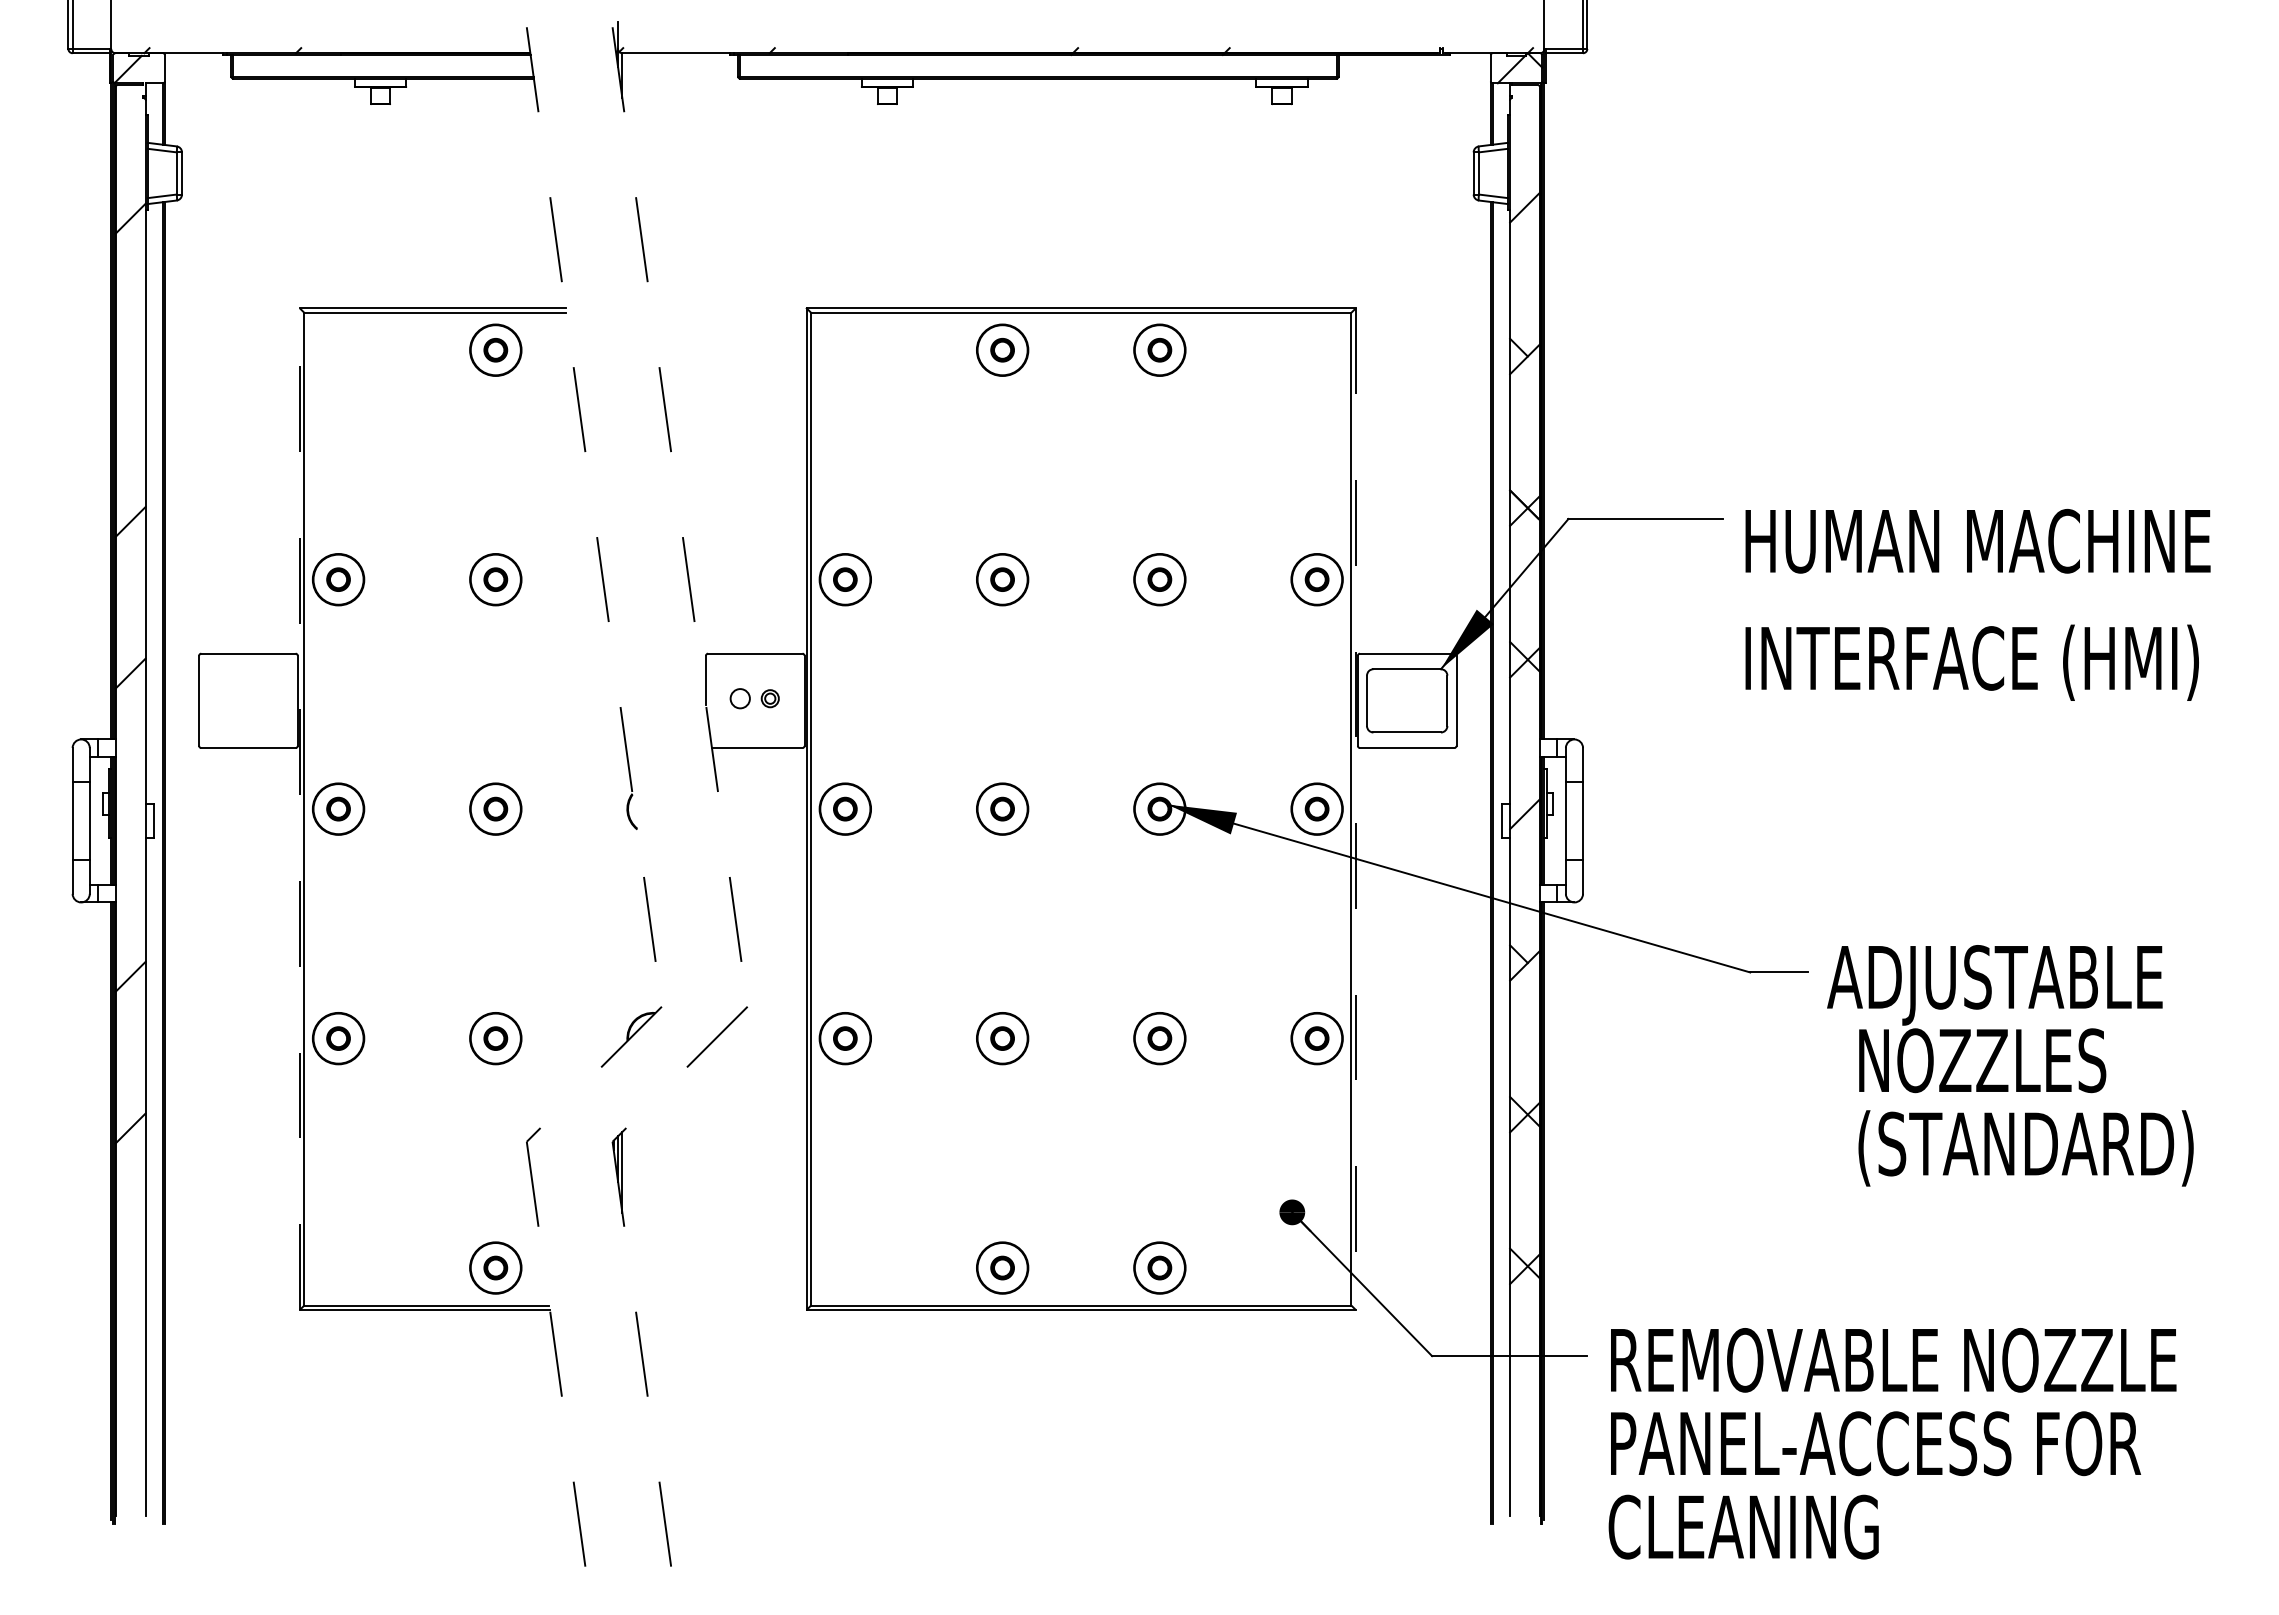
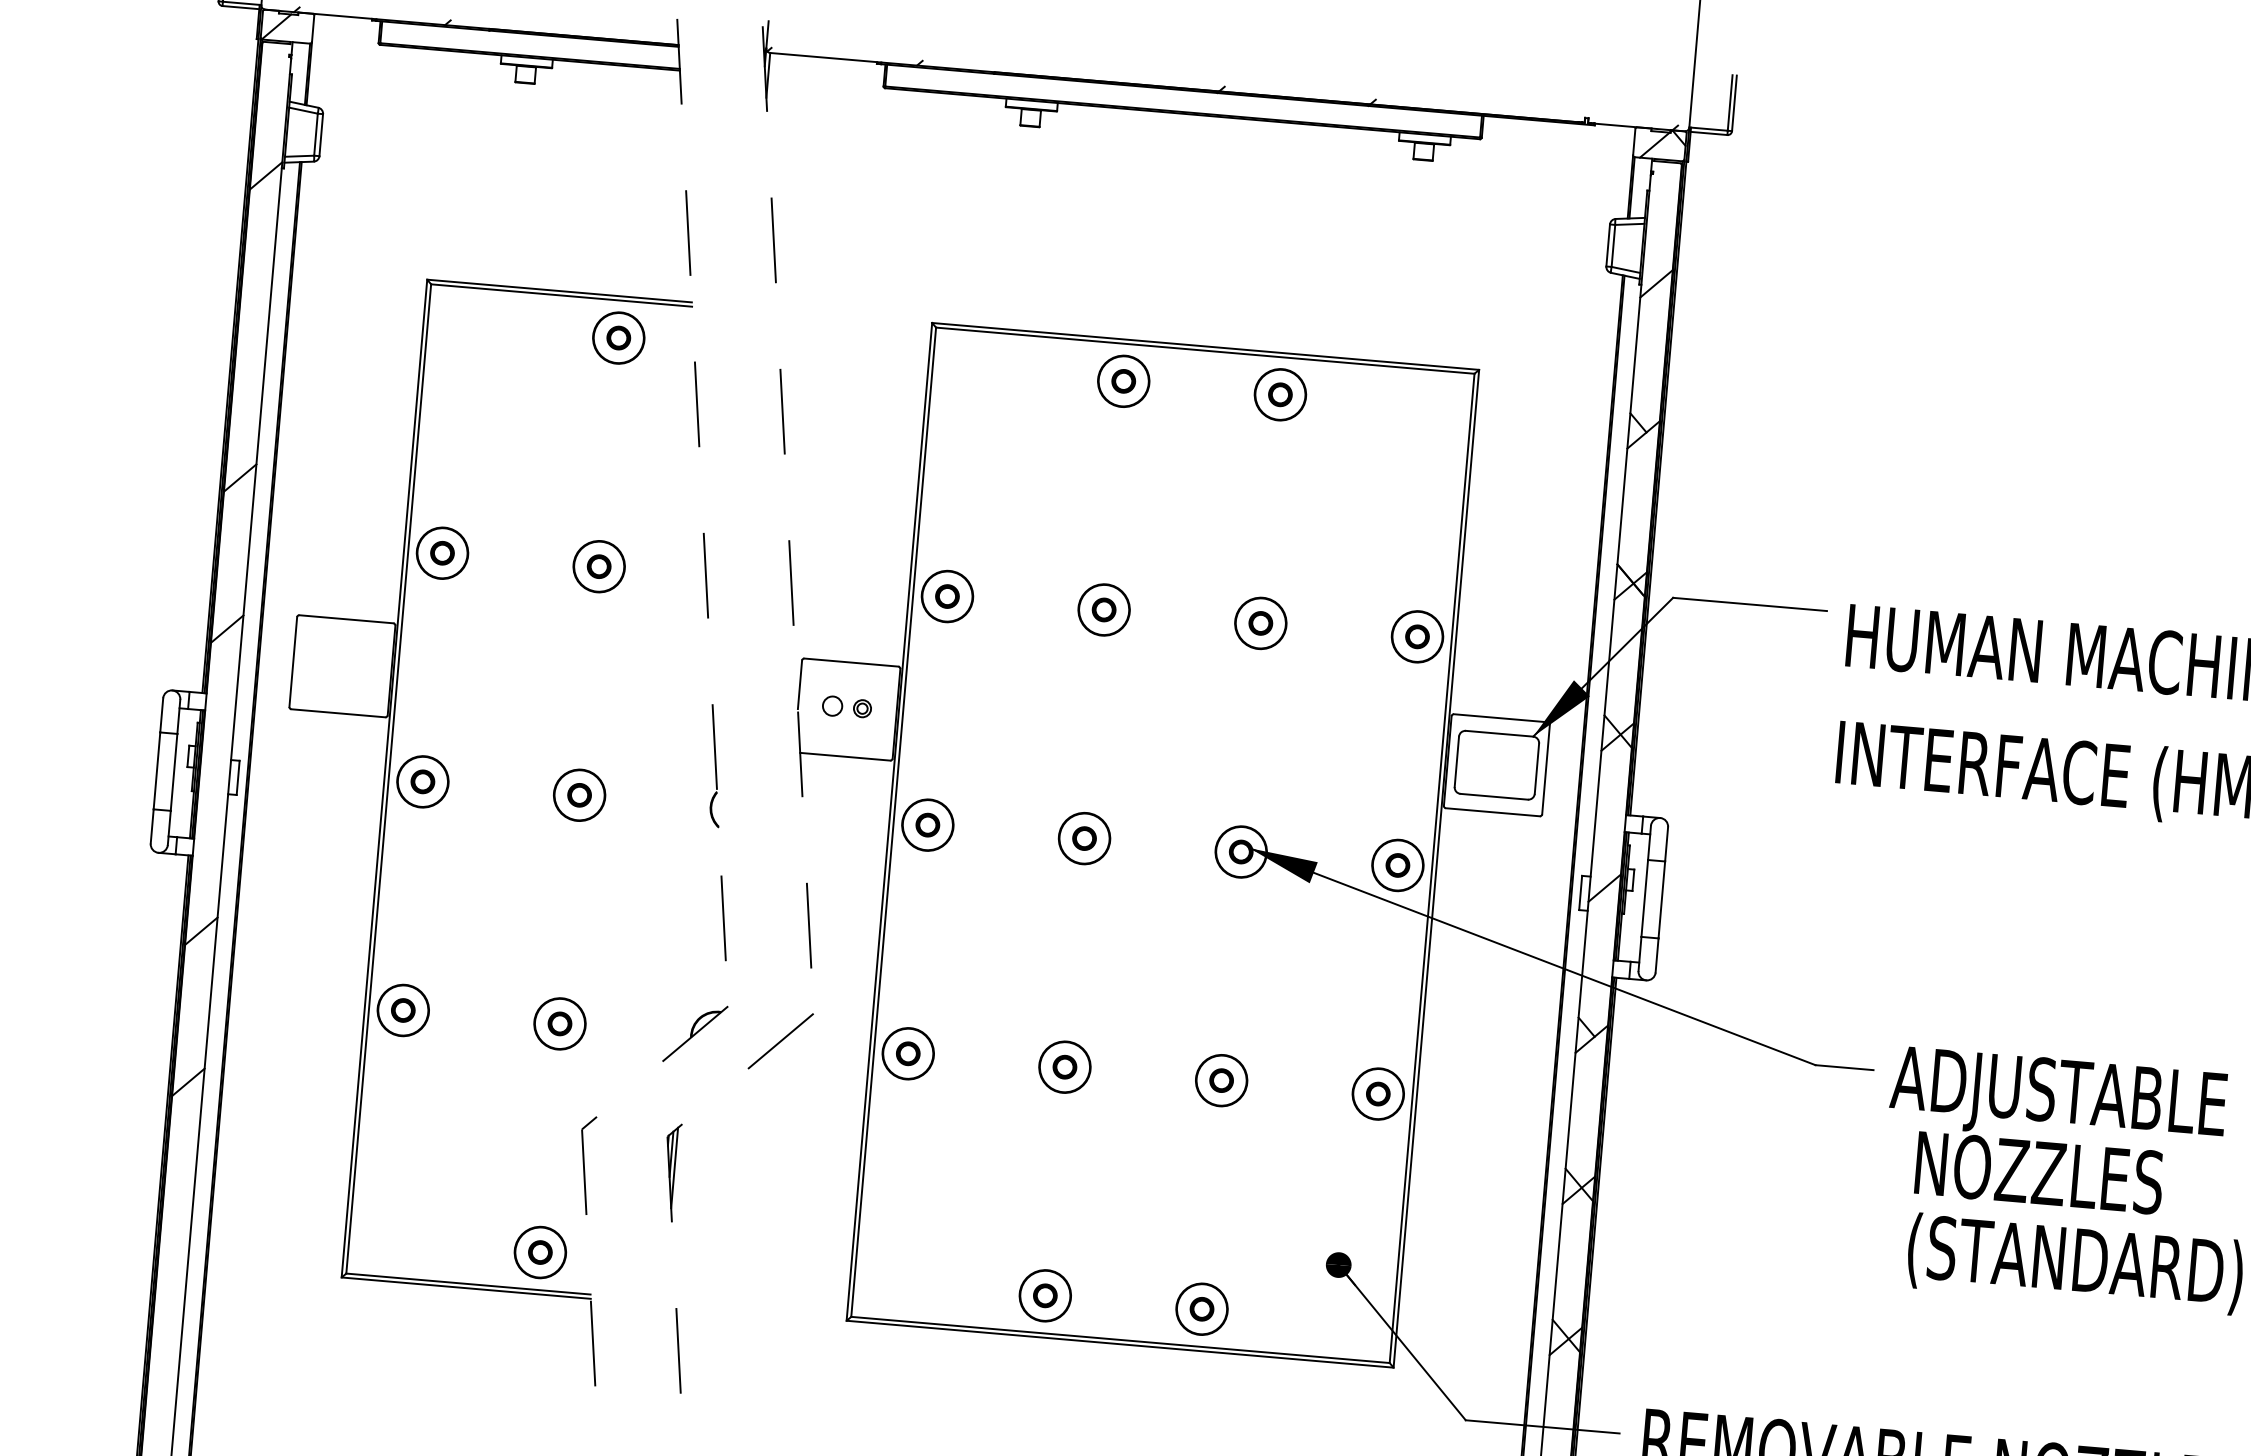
line: (299, 809) -> (383, 778), dashed -> solid
line: (1355, 809) -> (1436, 869), dashed -> solid

